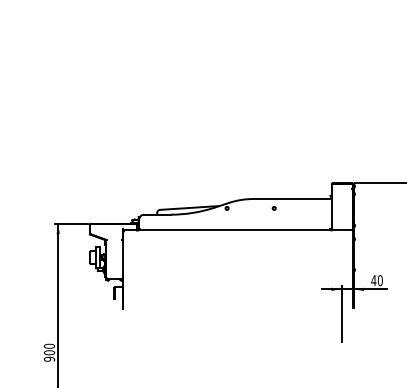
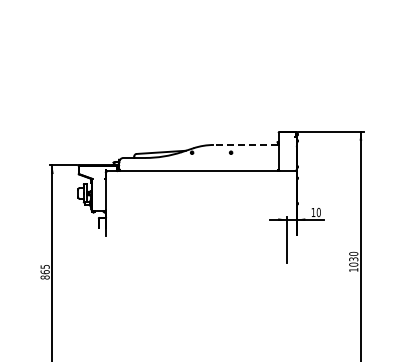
line: (291, 198) -> (245, 144), solid -> dashed
text: (373, 280) -> (313, 212), 40 -> 10
text: (48, 351) -> (44, 271), 900 -> 865

